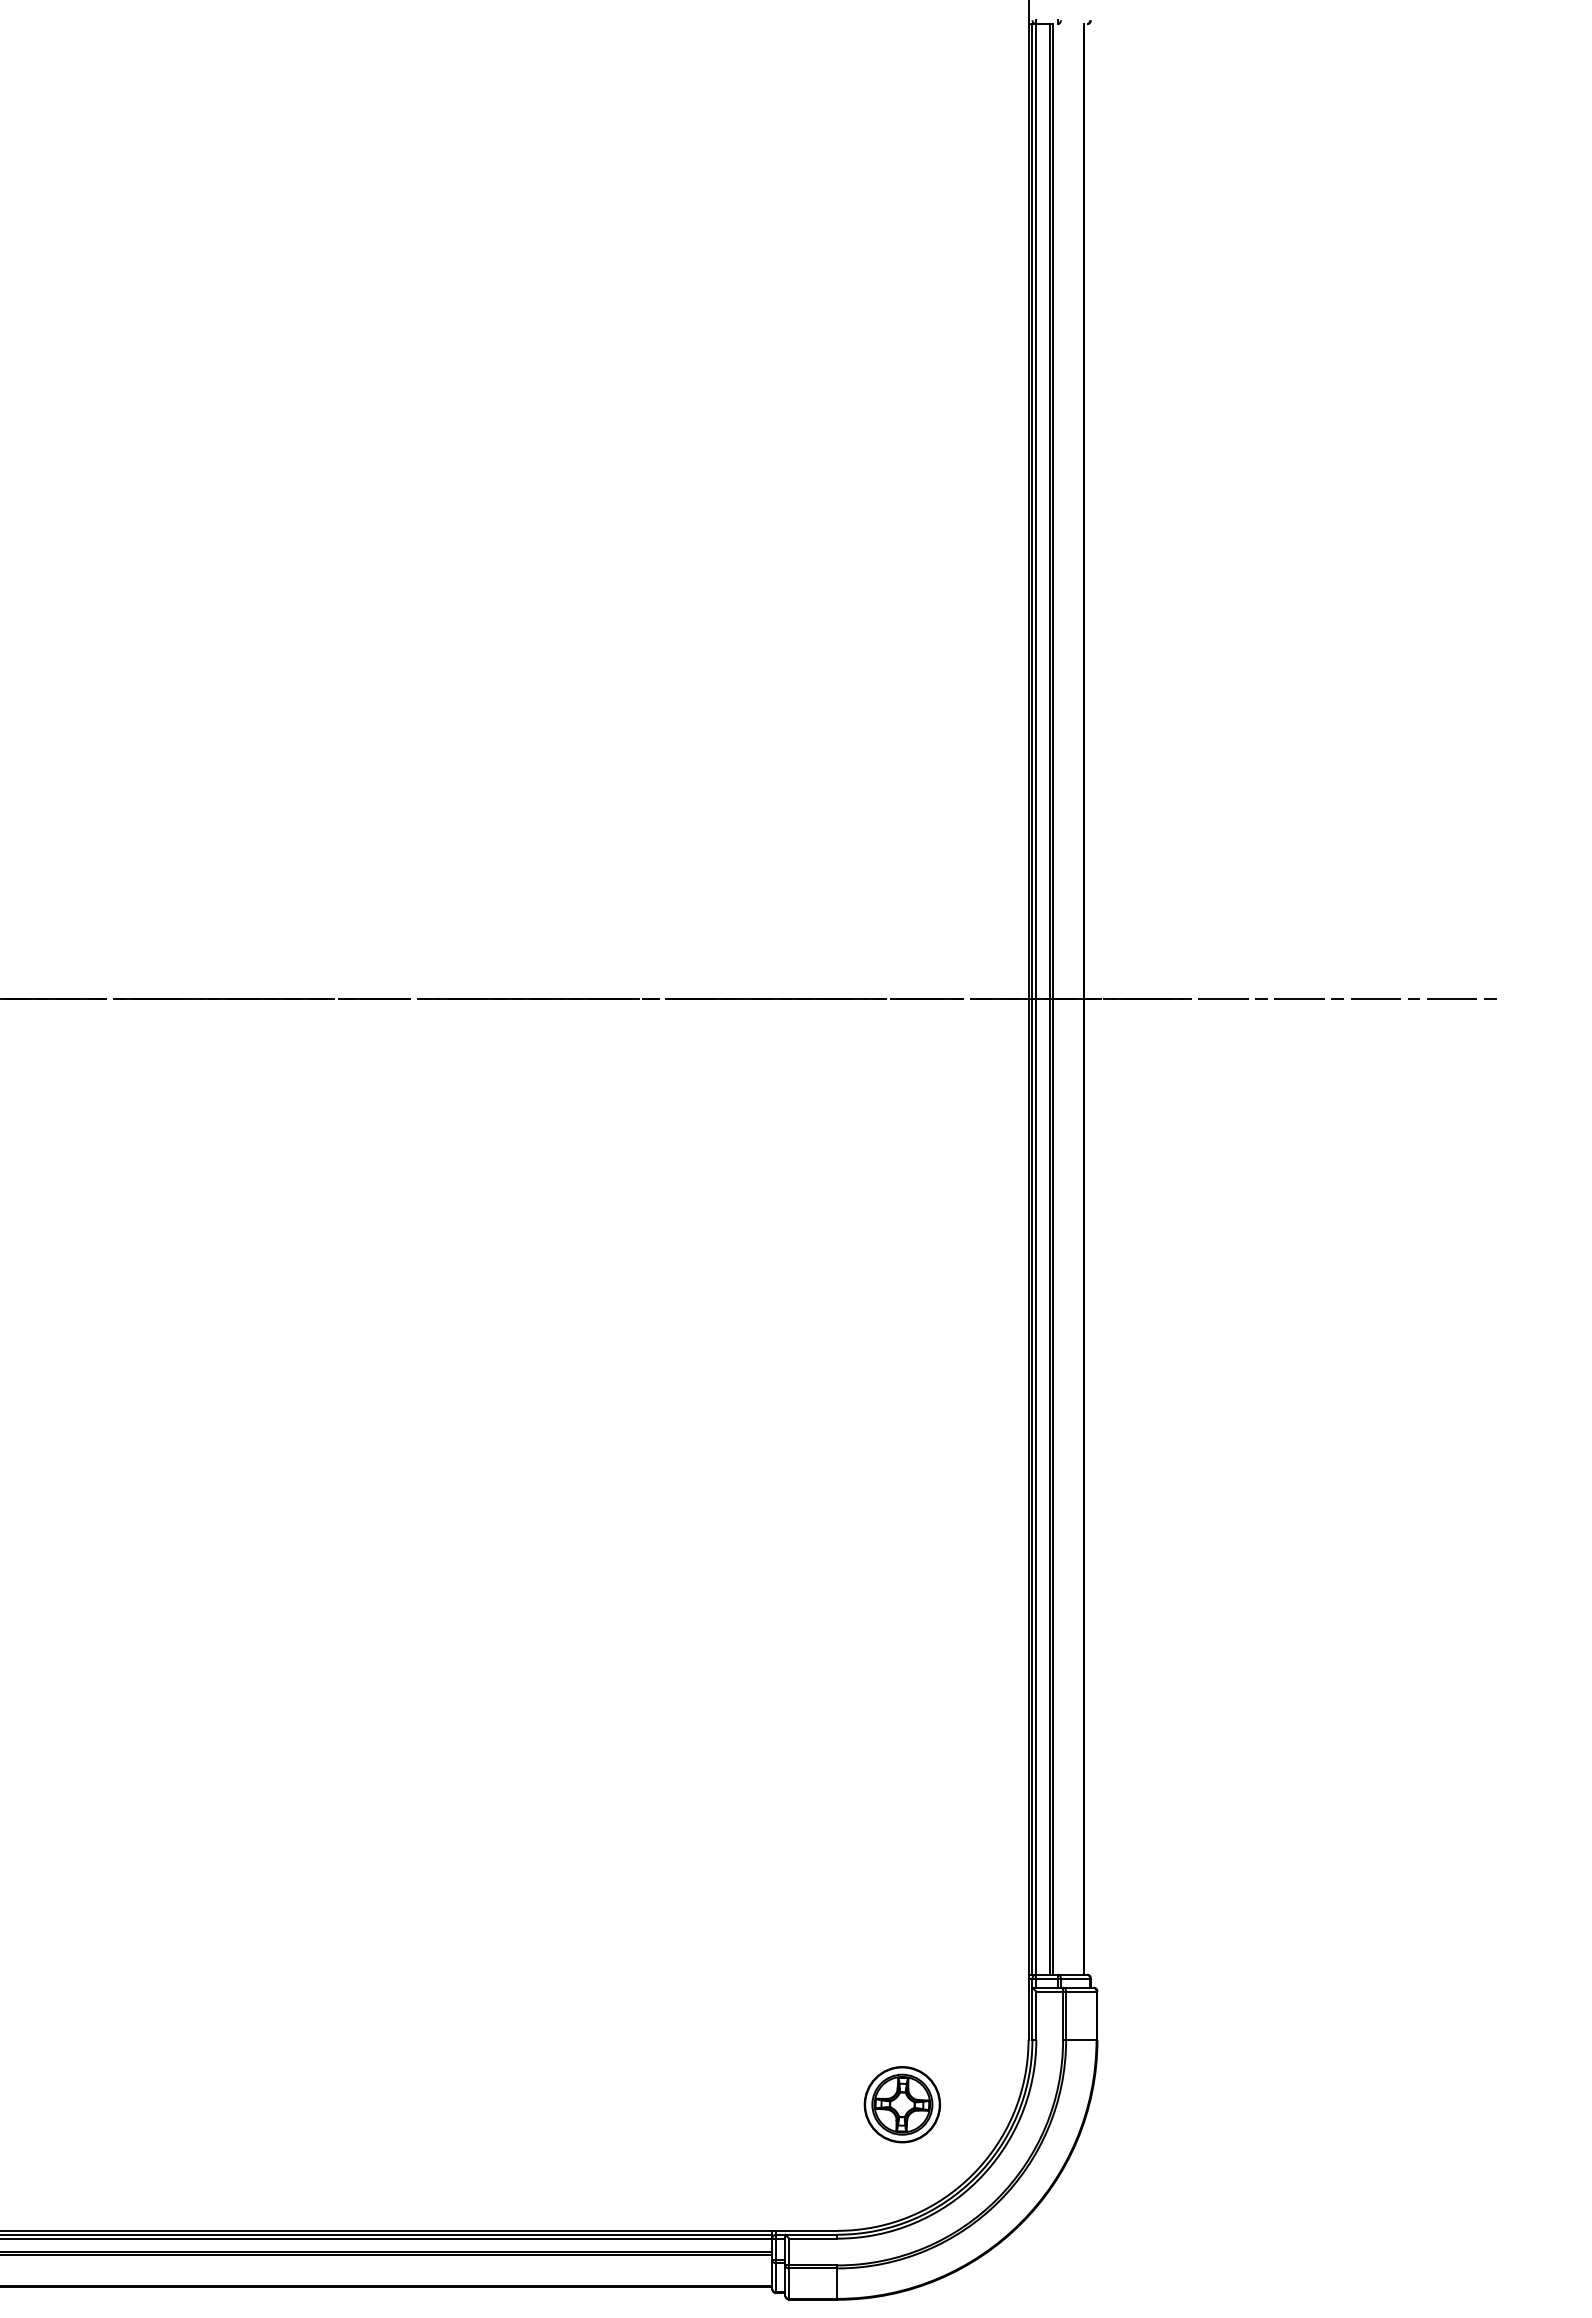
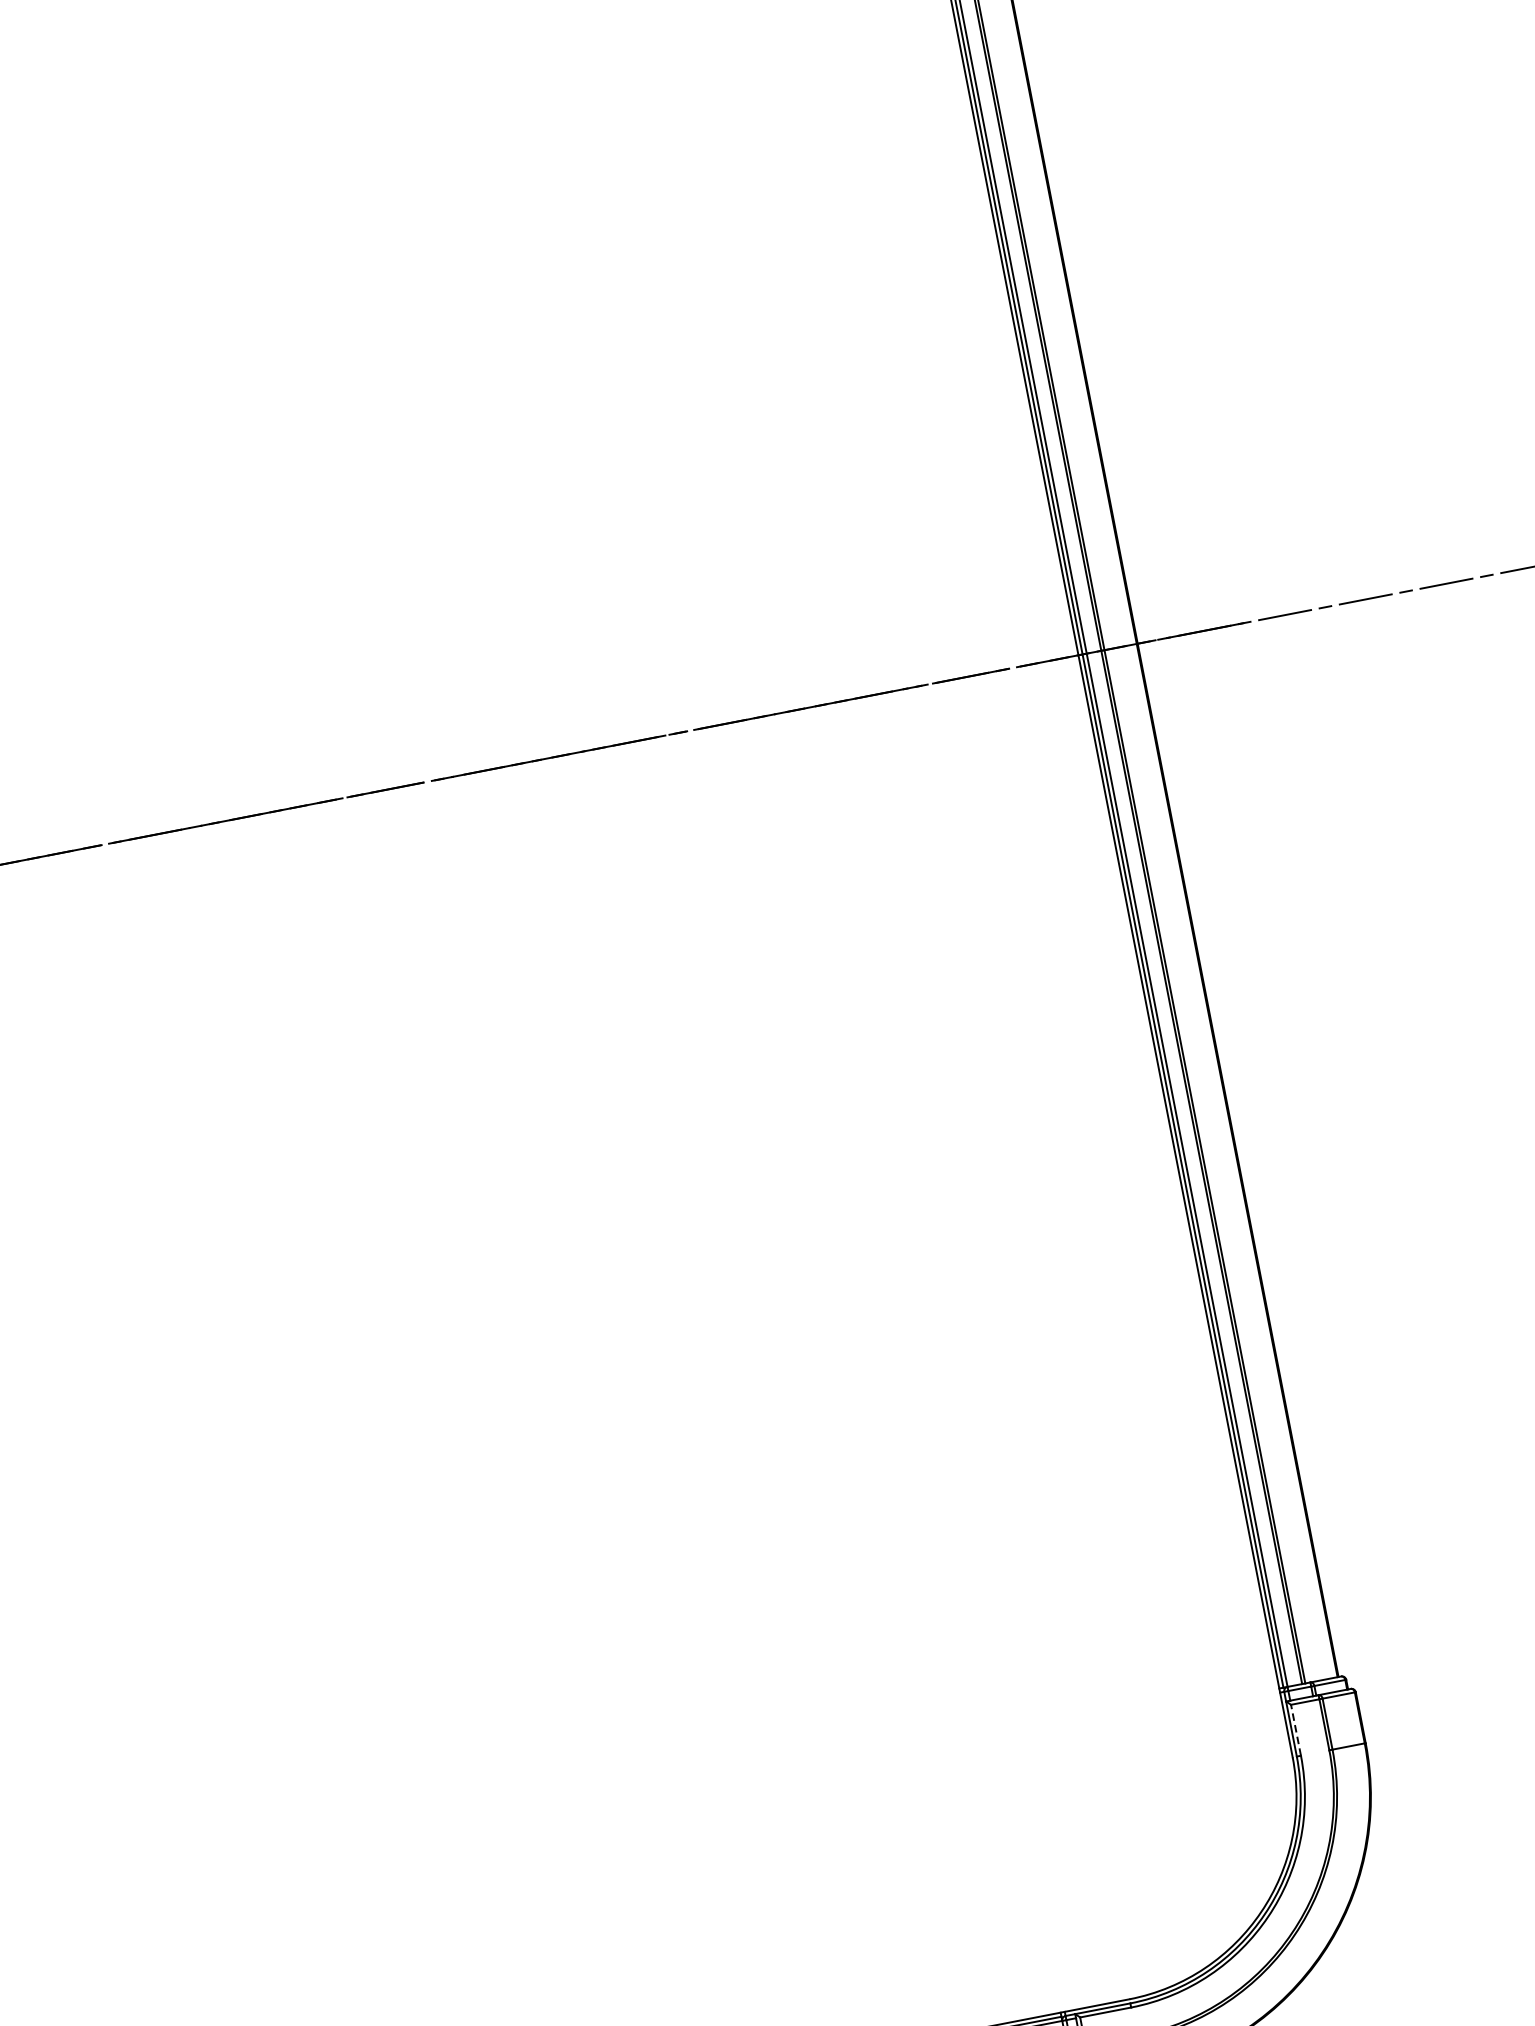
line: (1036, 2015) -> (1296, 1730), solid -> dashed
part: (901, 2104) -> (1171, 1852), removed

